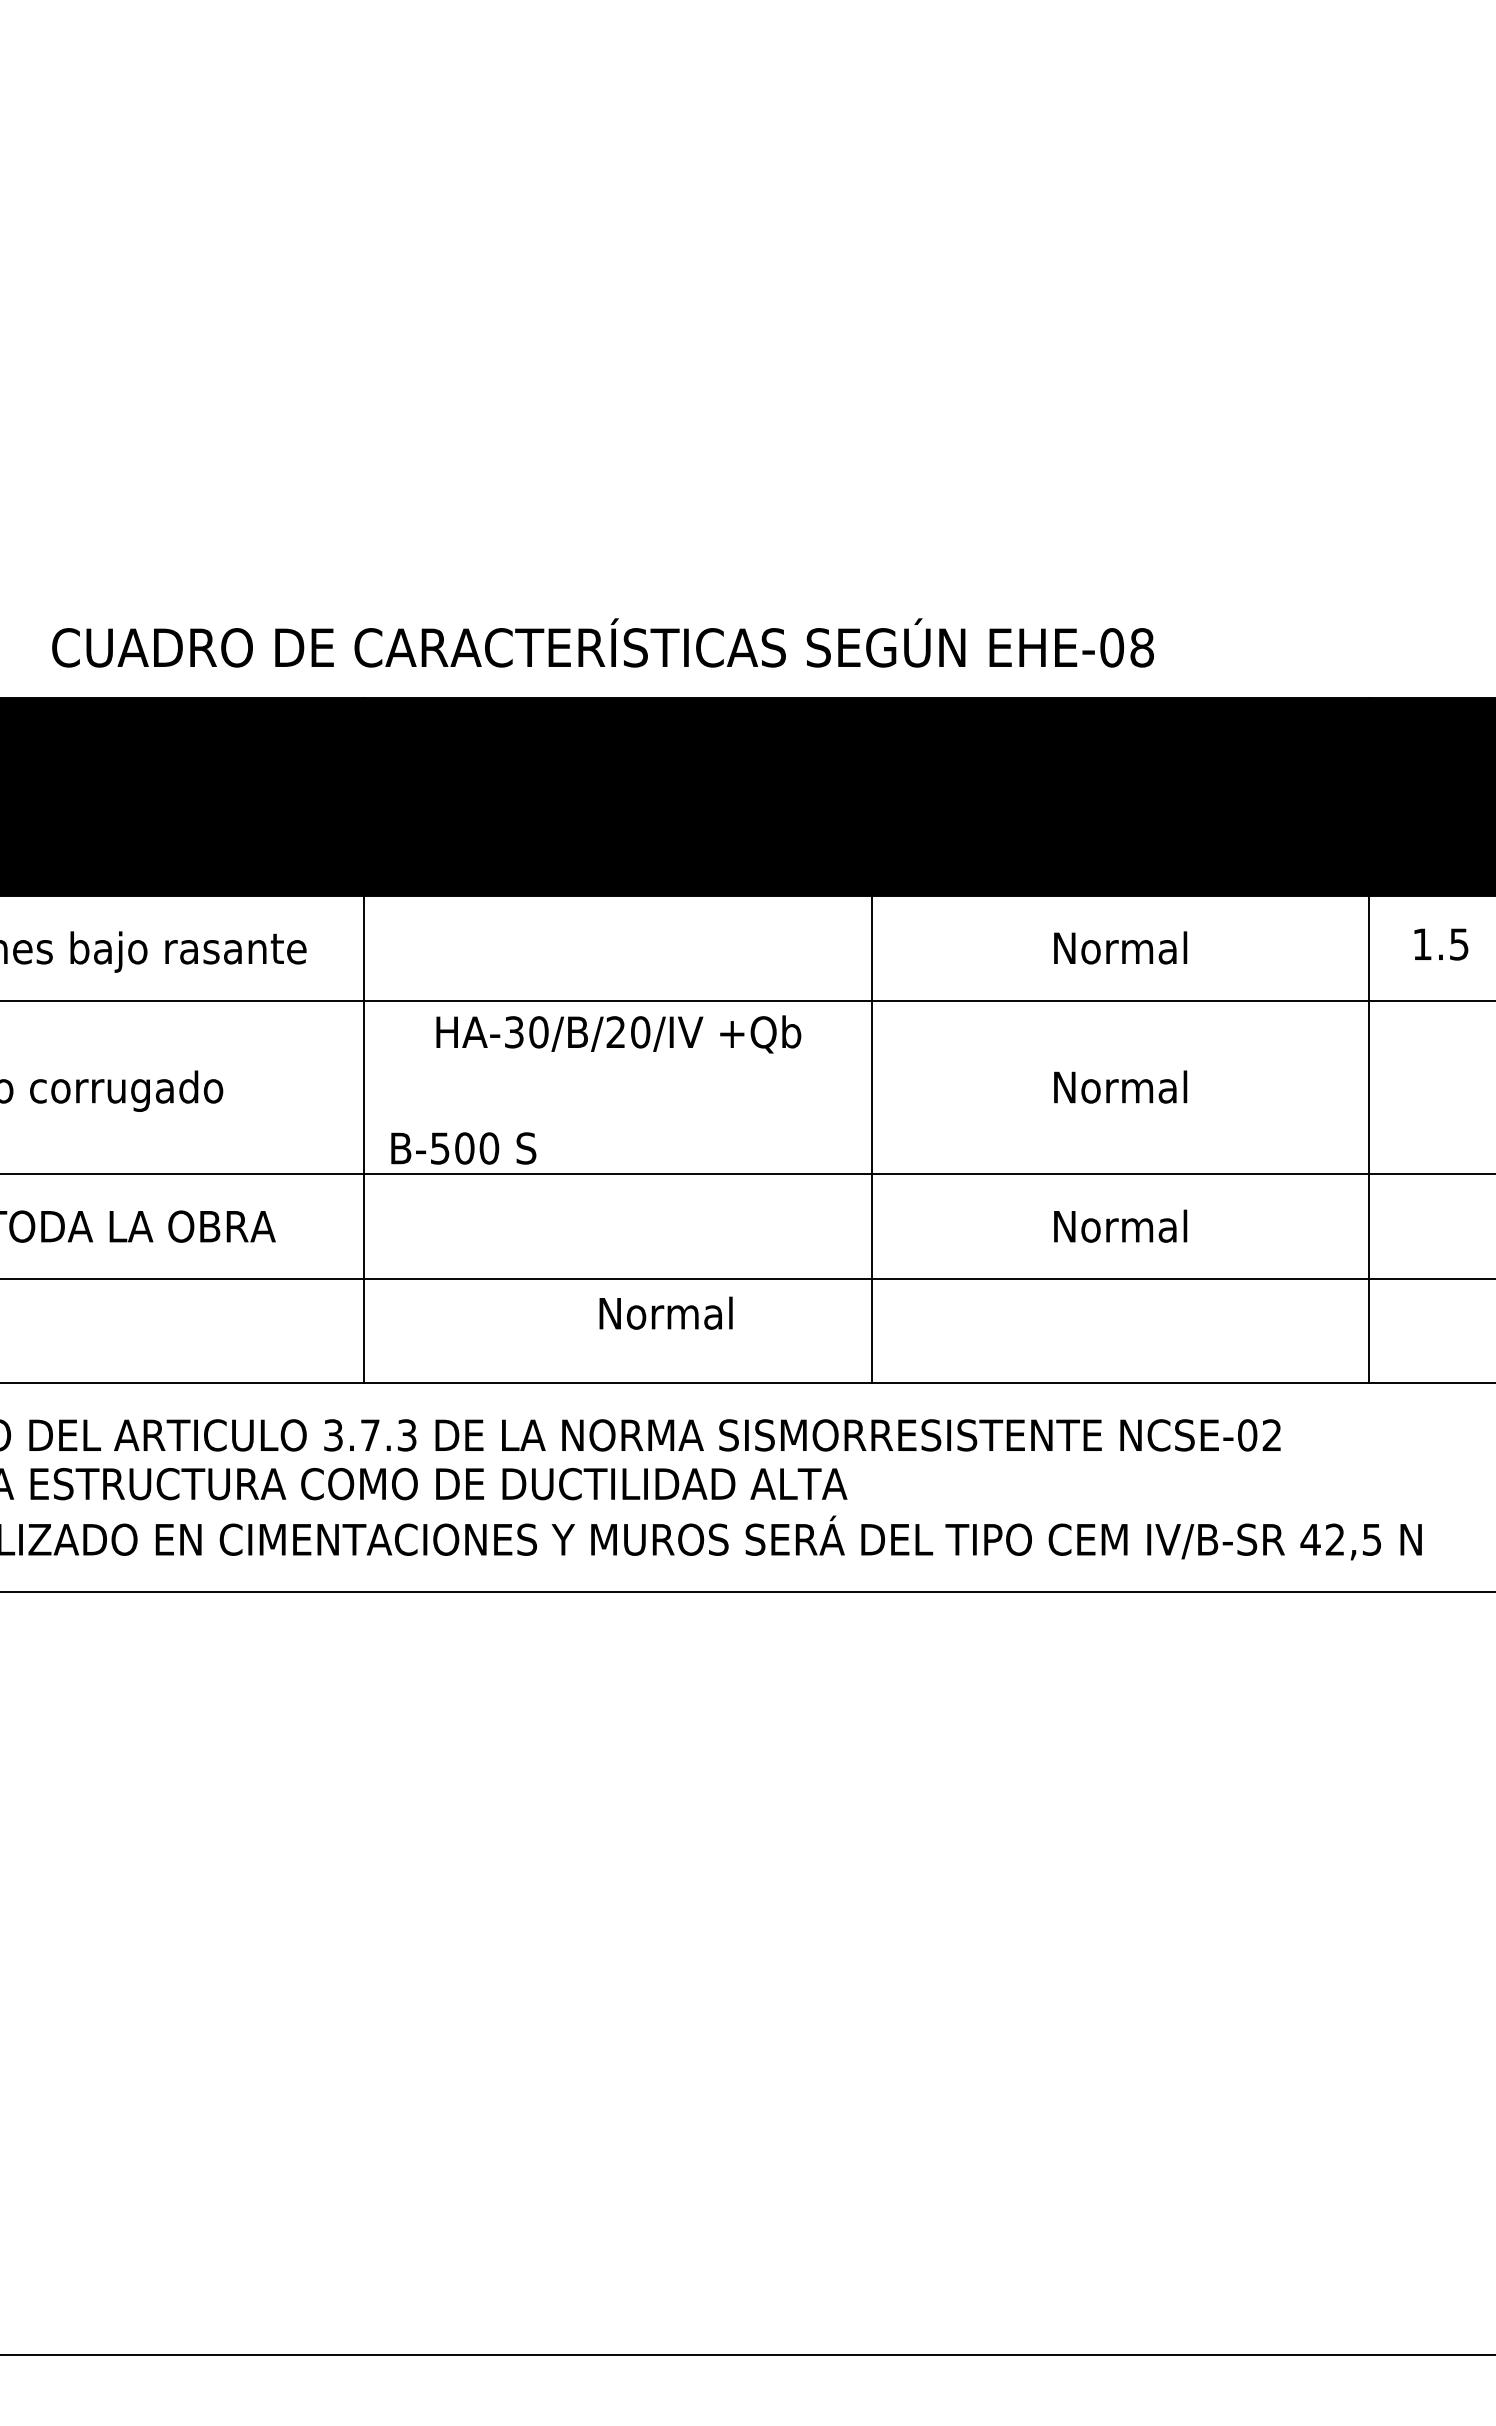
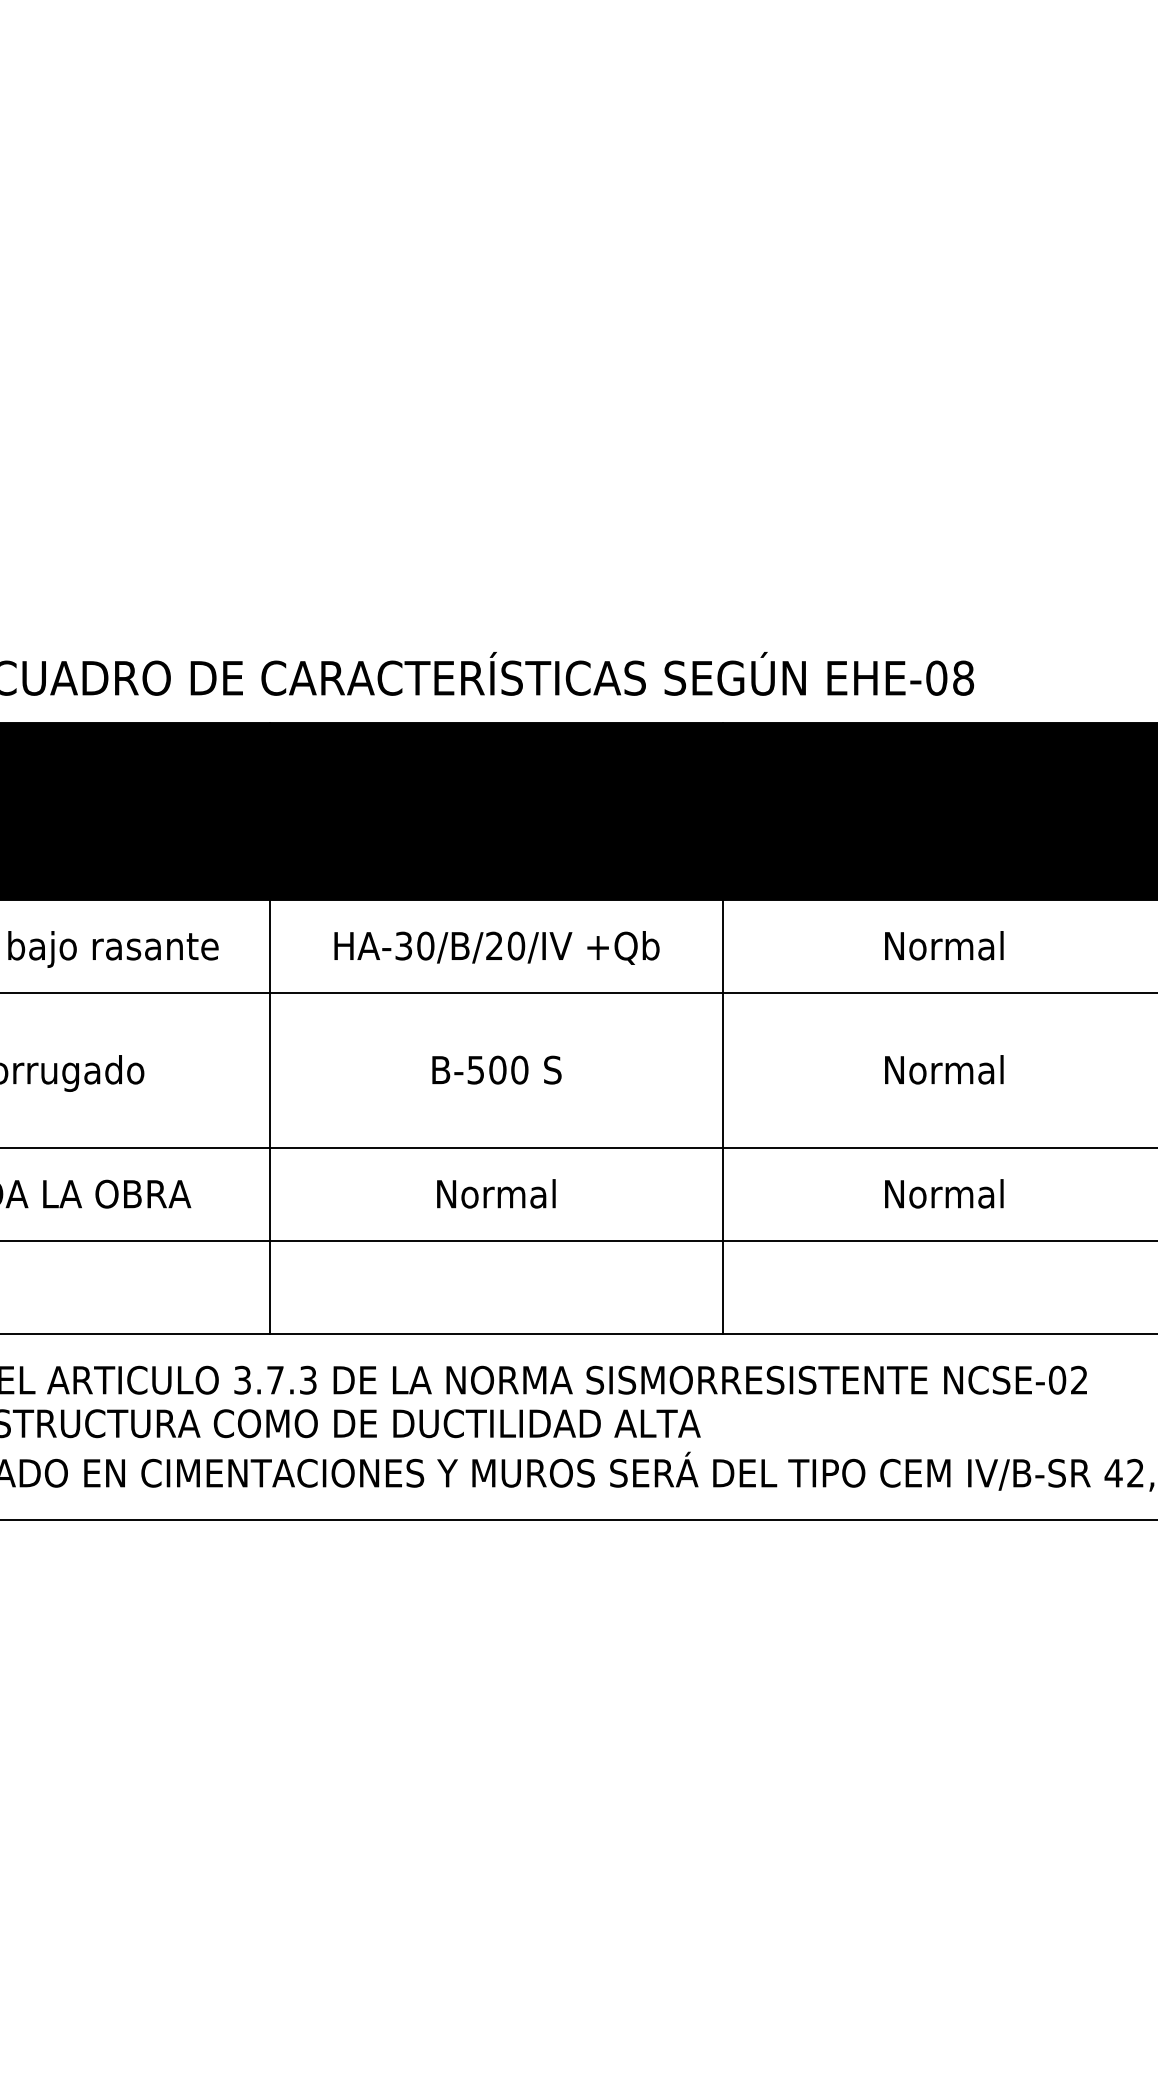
text: (618, 1034) -> (496, 948), moved
text: (463, 1148) -> (496, 1070), moved
text: (665, 1312) -> (495, 1193), moved

